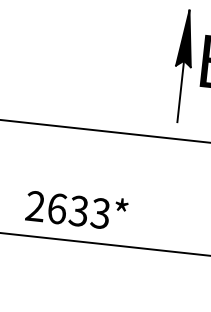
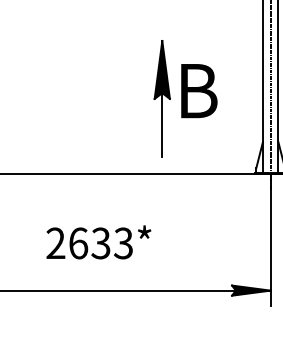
text: (76, 210) -> (98, 242), moved

